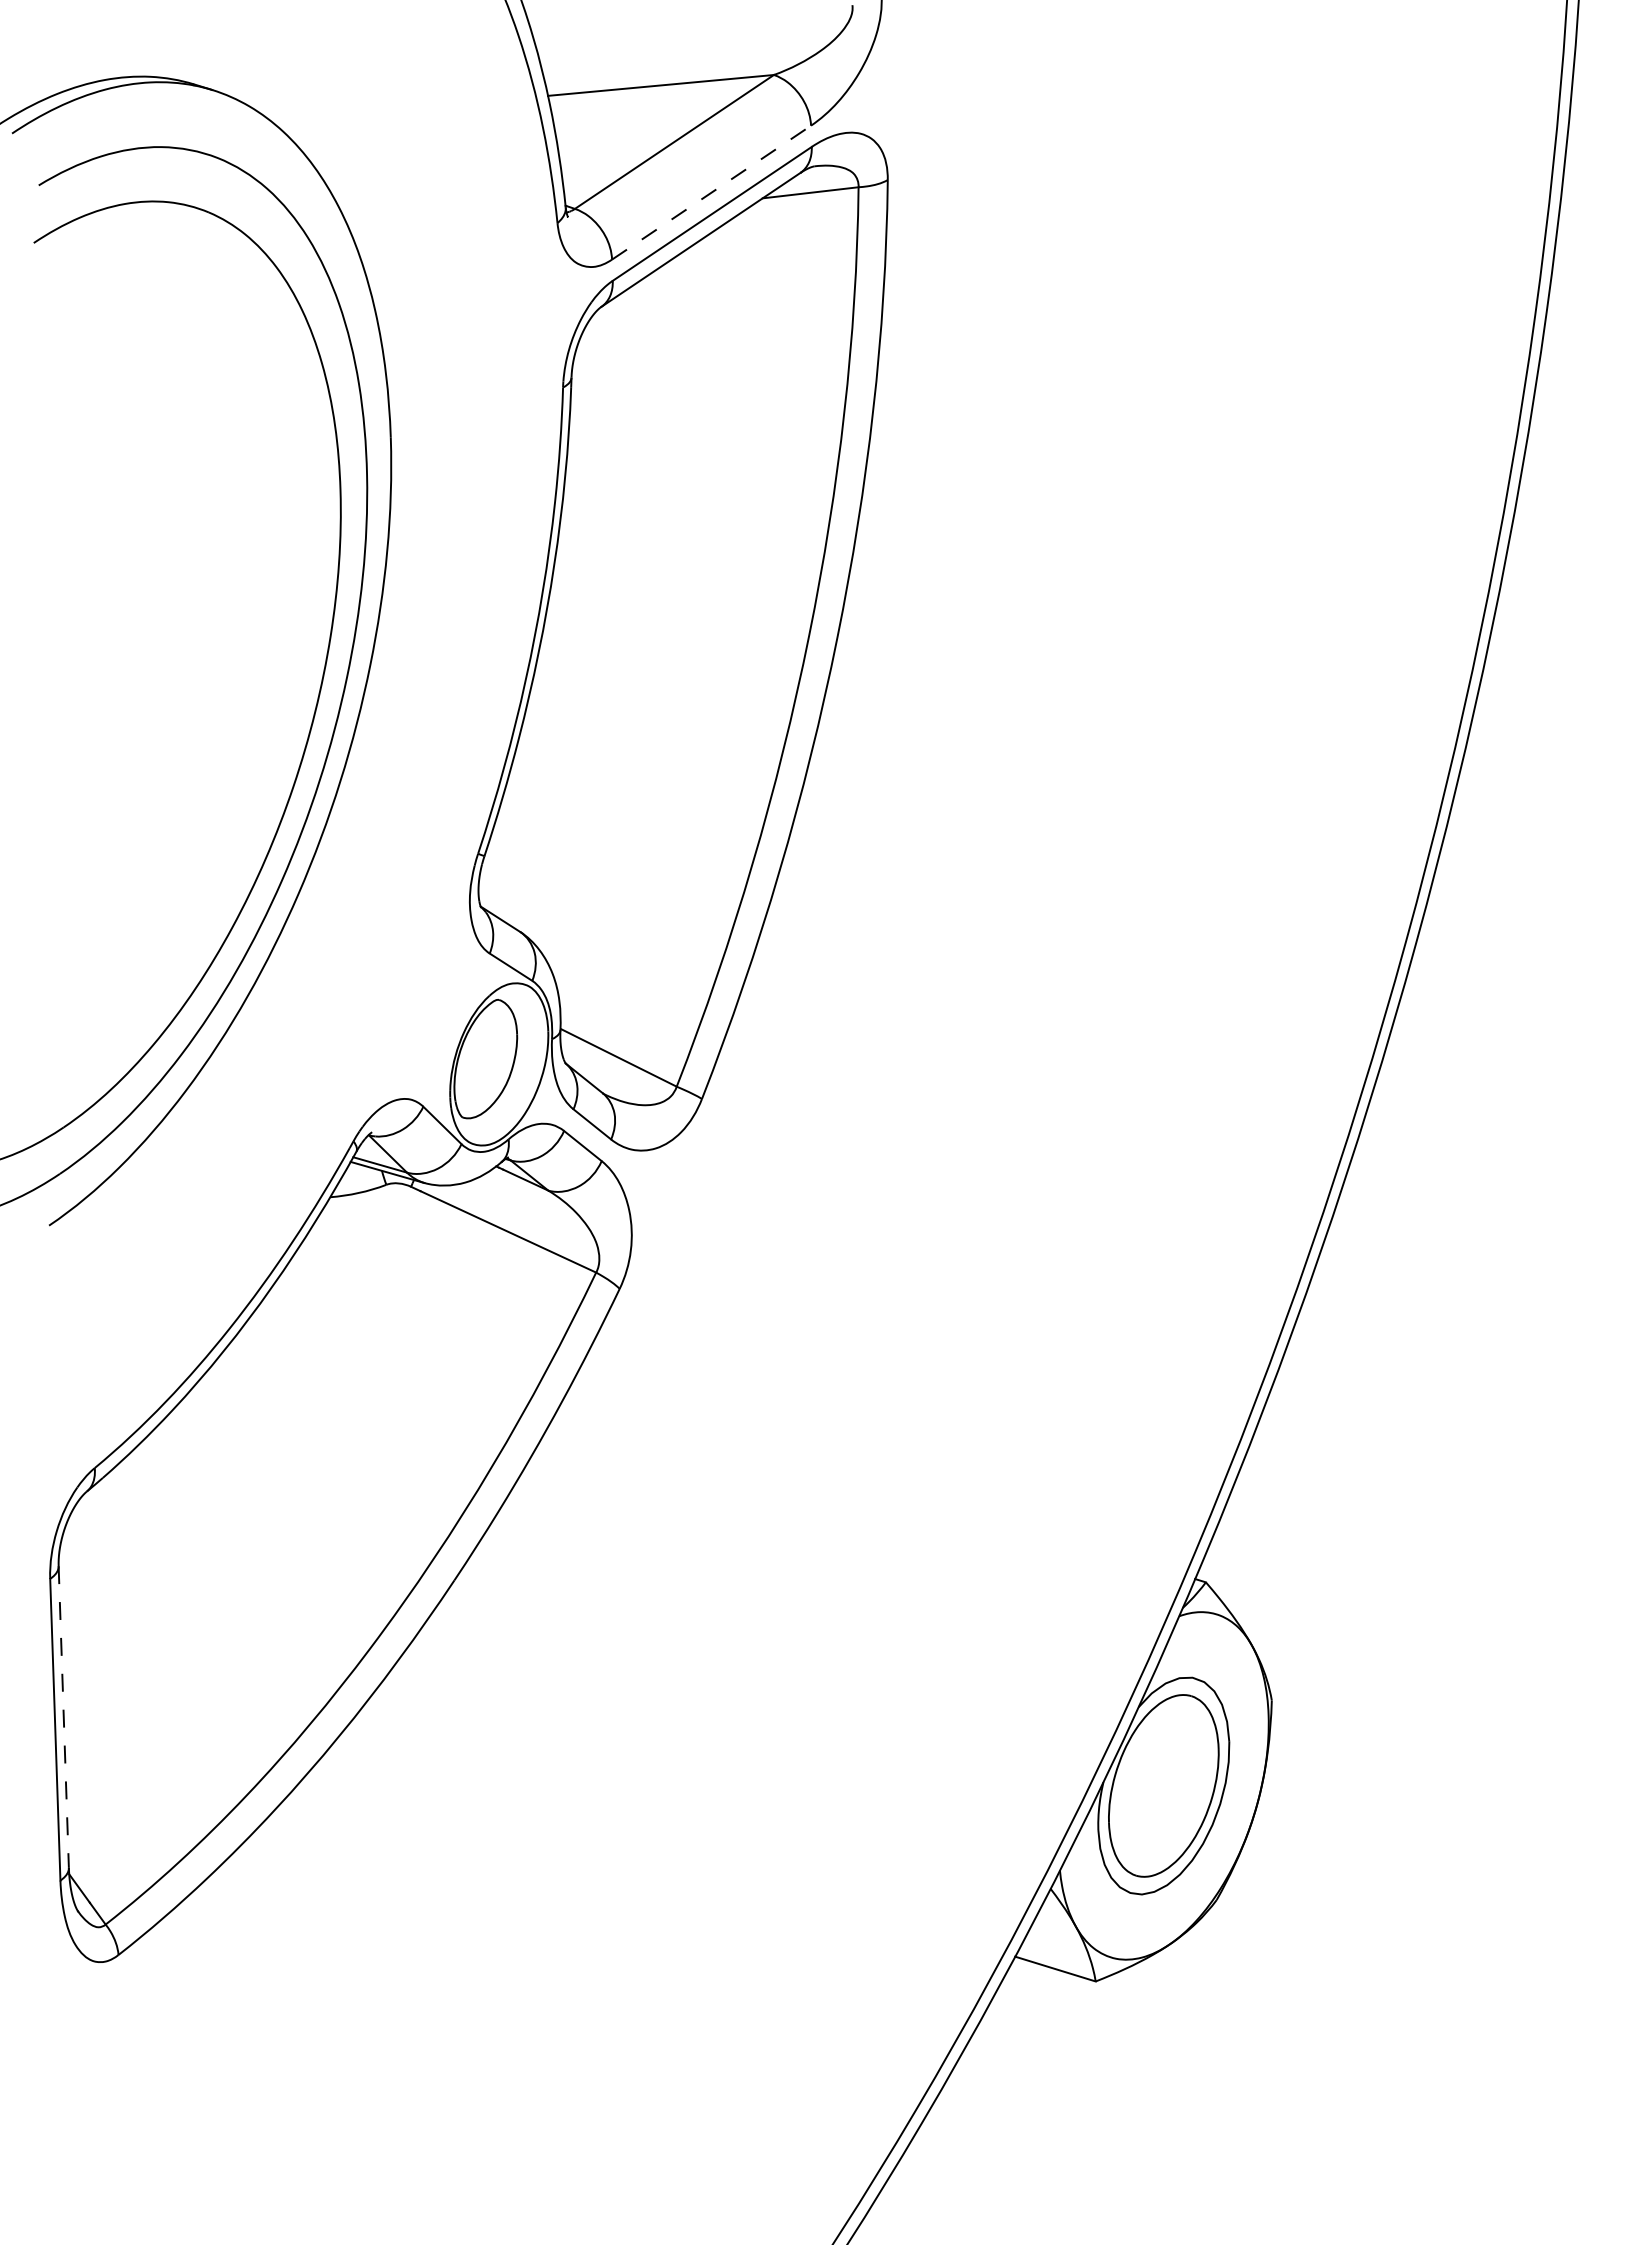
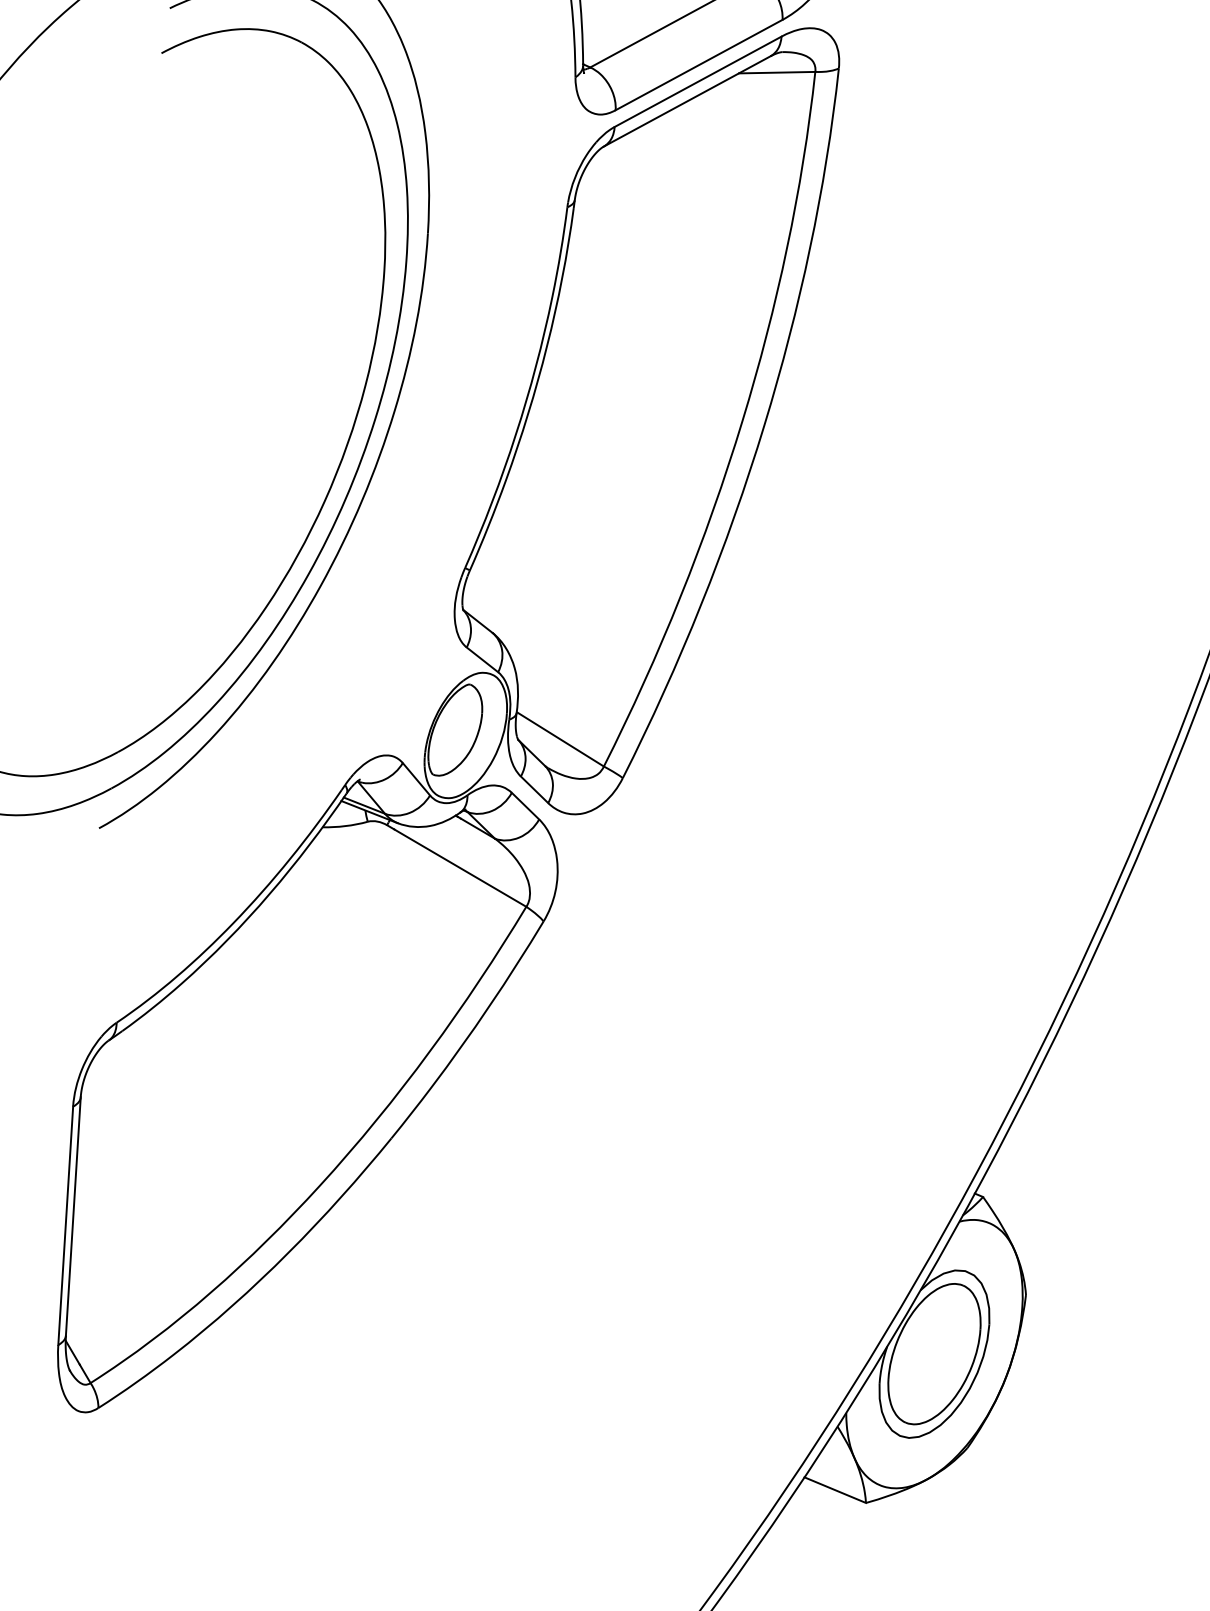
line: (711, 192) -> (699, 64), dashed -> solid
line: (63, 1716) -> (73, 1216), dashed -> solid

